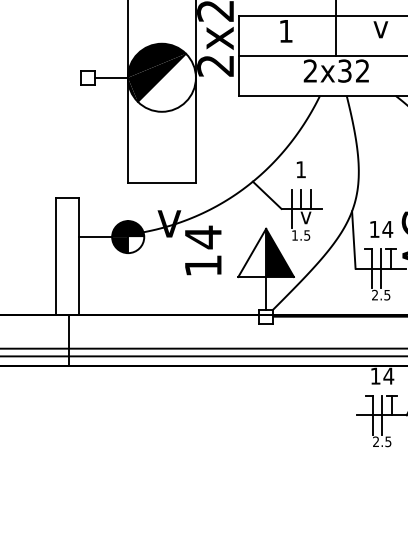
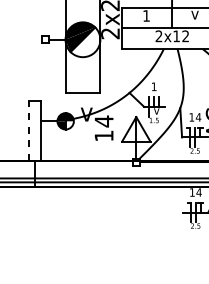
text: (344, 71) -> (176, 36), 2x32 -> 2x12
fill: (280, 253) -> (143, 129), removed
line: (55, 256) -> (28, 131), solid -> dashed

